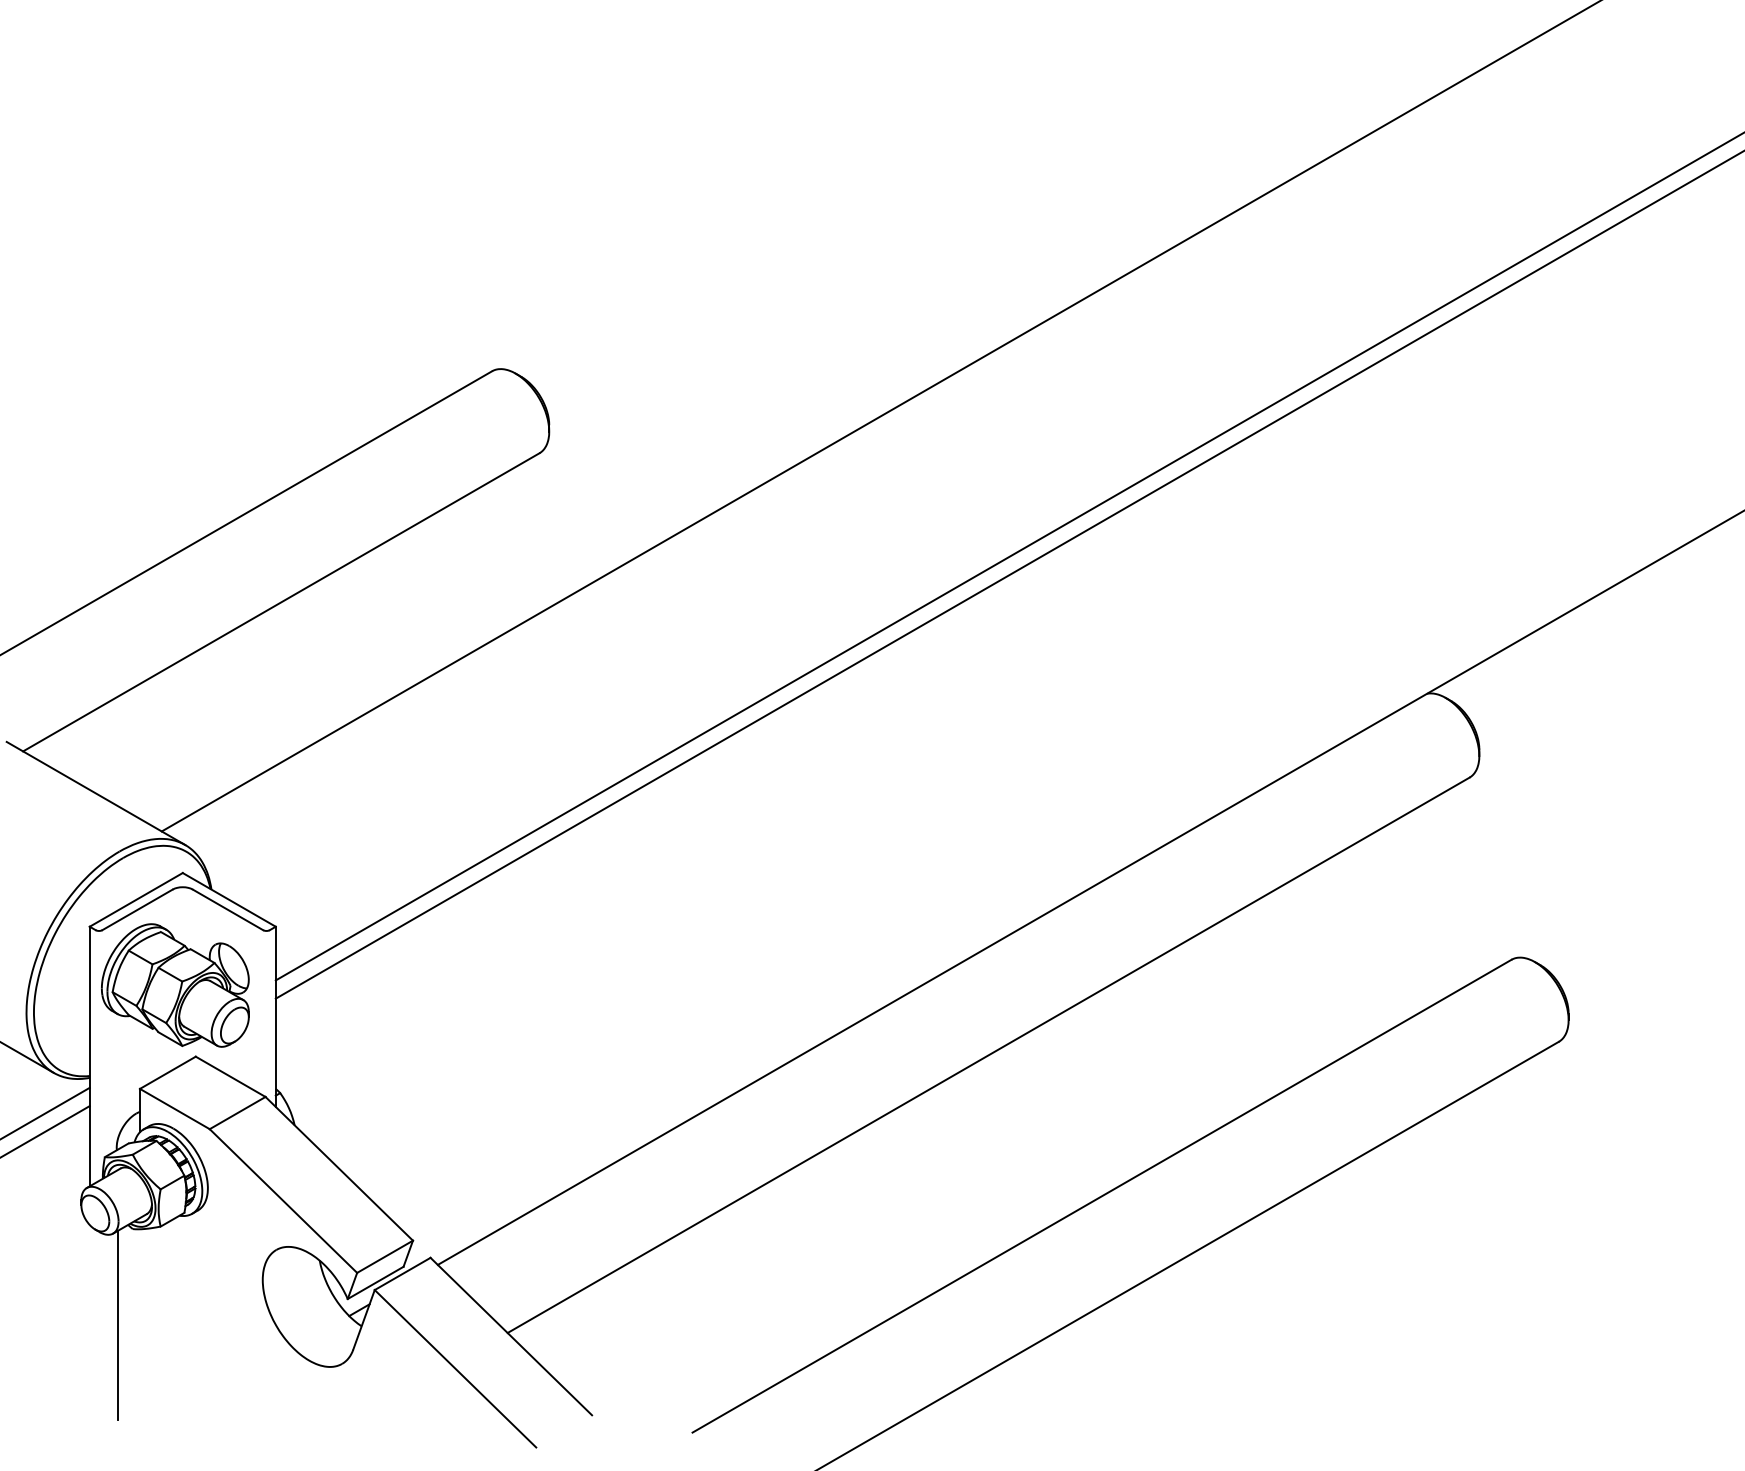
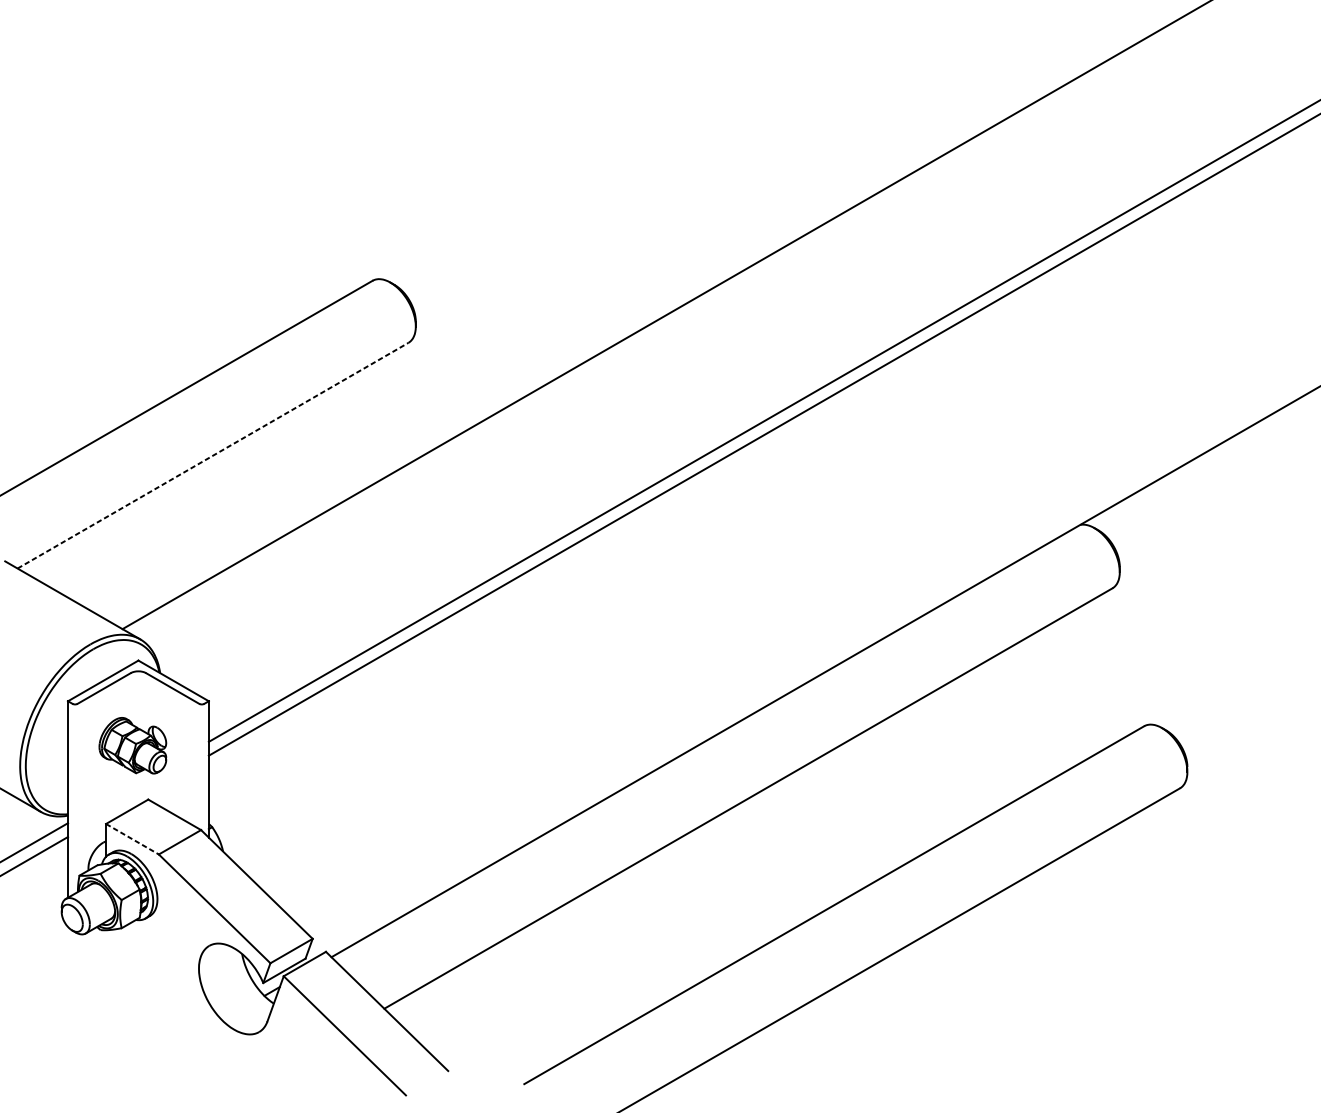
line: (281, 602) -> (213, 455), solid -> dashed
part: (175, 985) -> (132, 745), size x0.6
line: (175, 1109) -> (132, 839), solid -> dashed
line: (117, 1324) -> (89, 1002), removed

